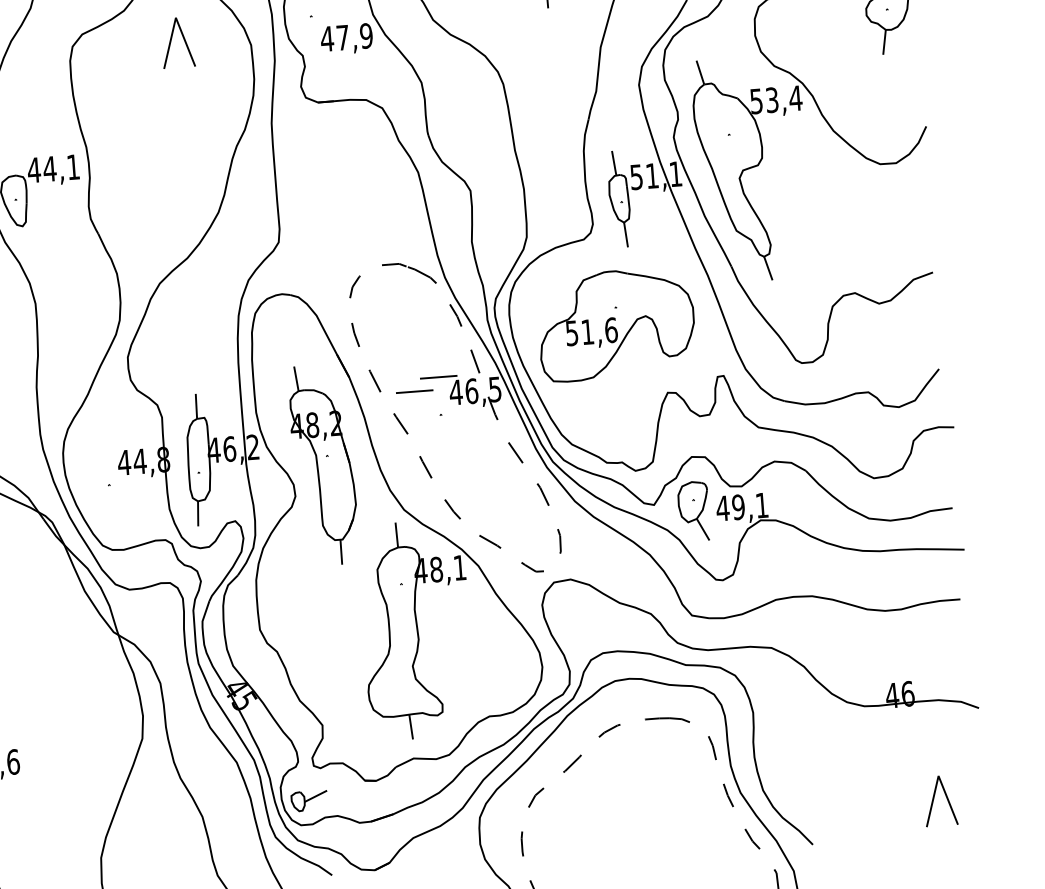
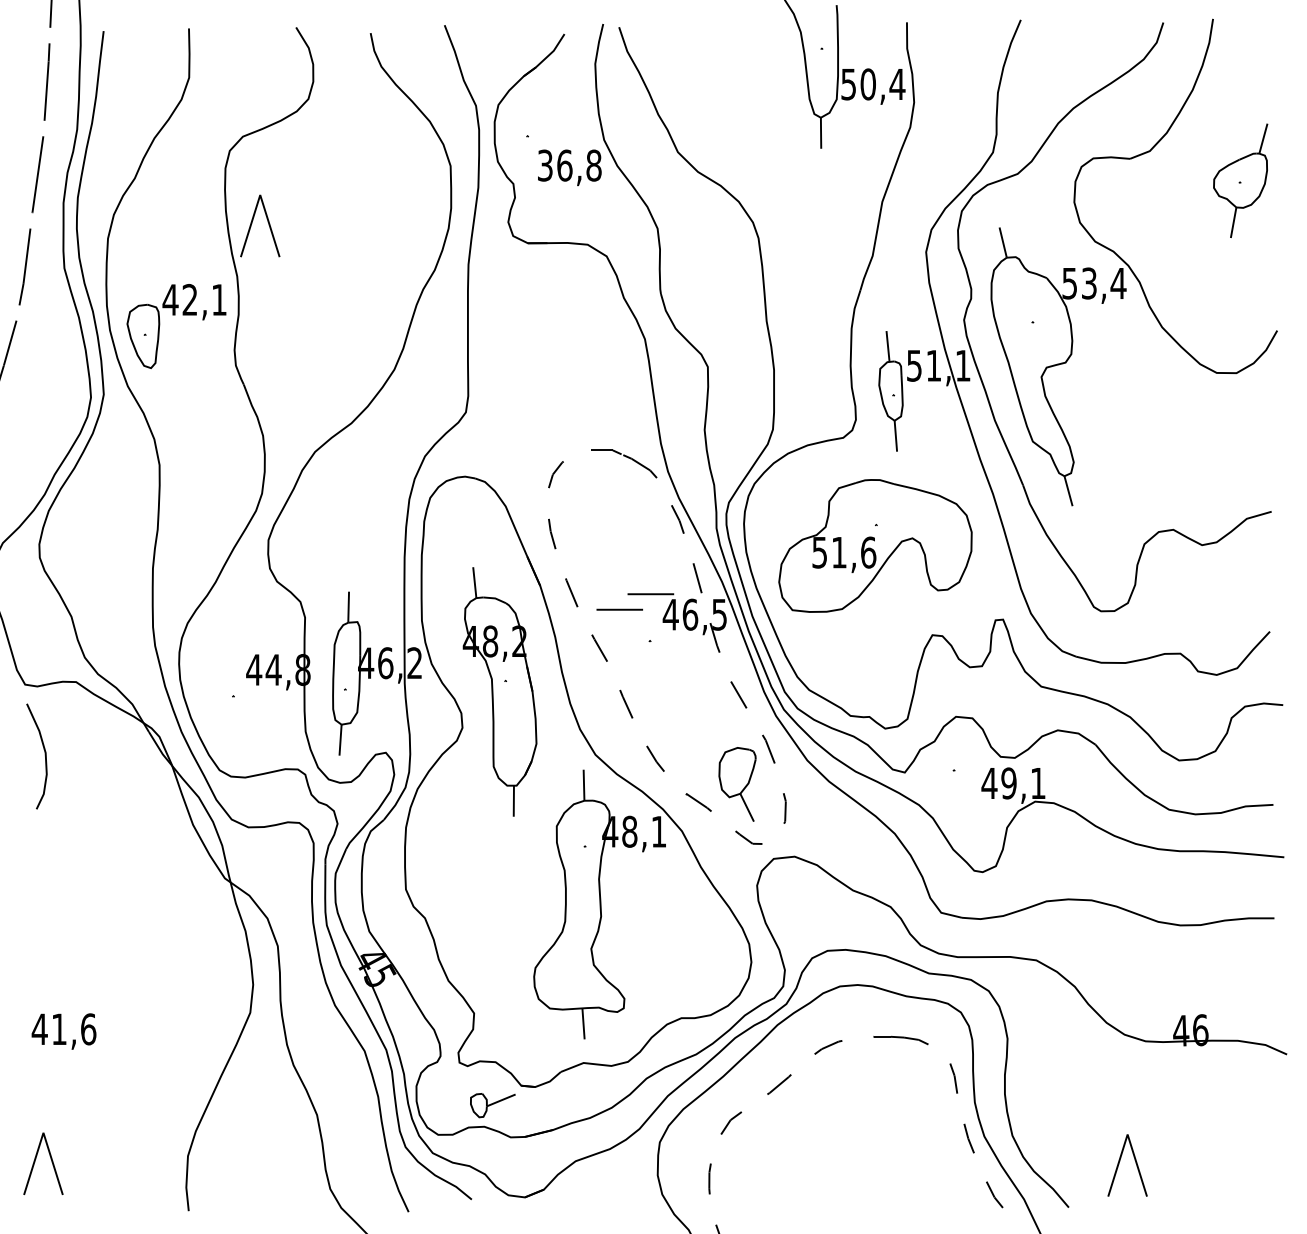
text: (346, 37) -> (569, 165), 47,9 -> 36,8
part: (183, 39) -> (267, 222), moved
text: (50, 168) -> (190, 299), 44,1 -> 42,1
part: (693, 511) -> (737, 784), moved
part: (934, 798) -> (1120, 1161), moved
part: (309, 800) -> (492, 1105), moved

